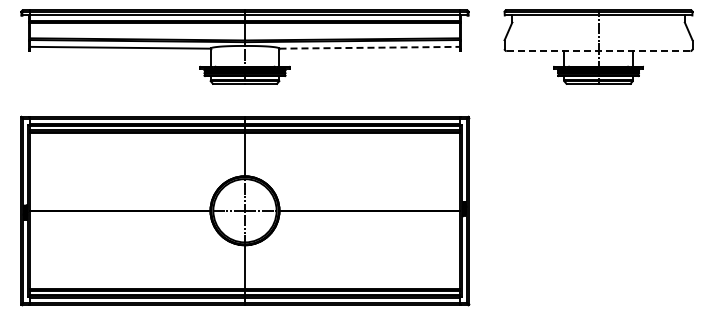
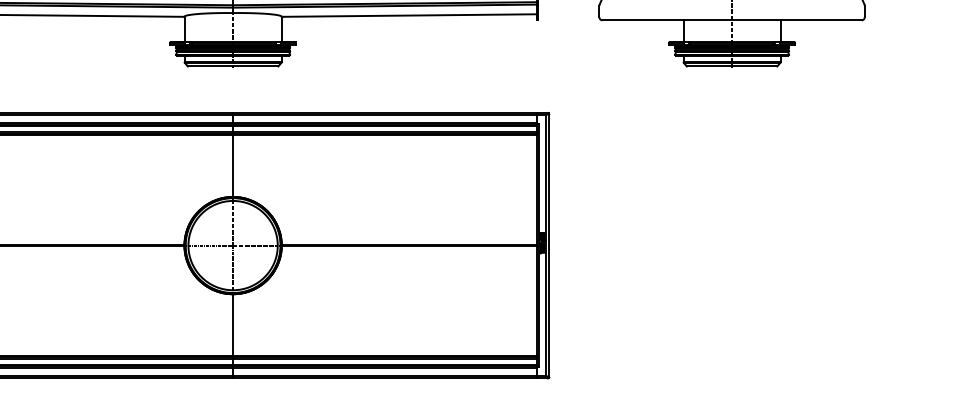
line: (370, 47) -> (410, 15), dashed -> solid
line: (598, 51) -> (731, 20), dashed -> solid

